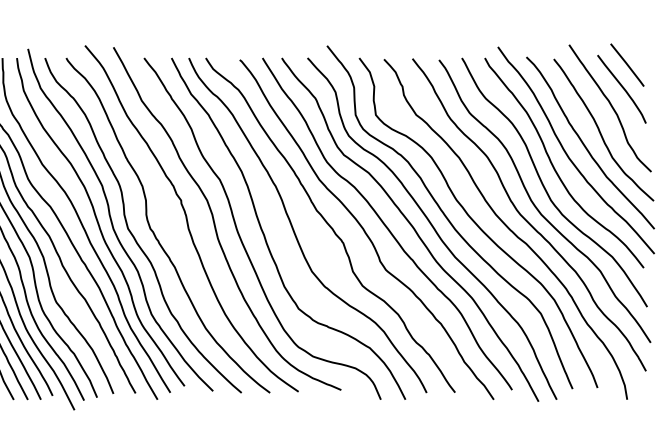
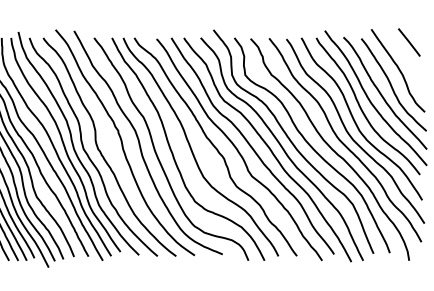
curve: (621, 88) -> (405, 57), removed

